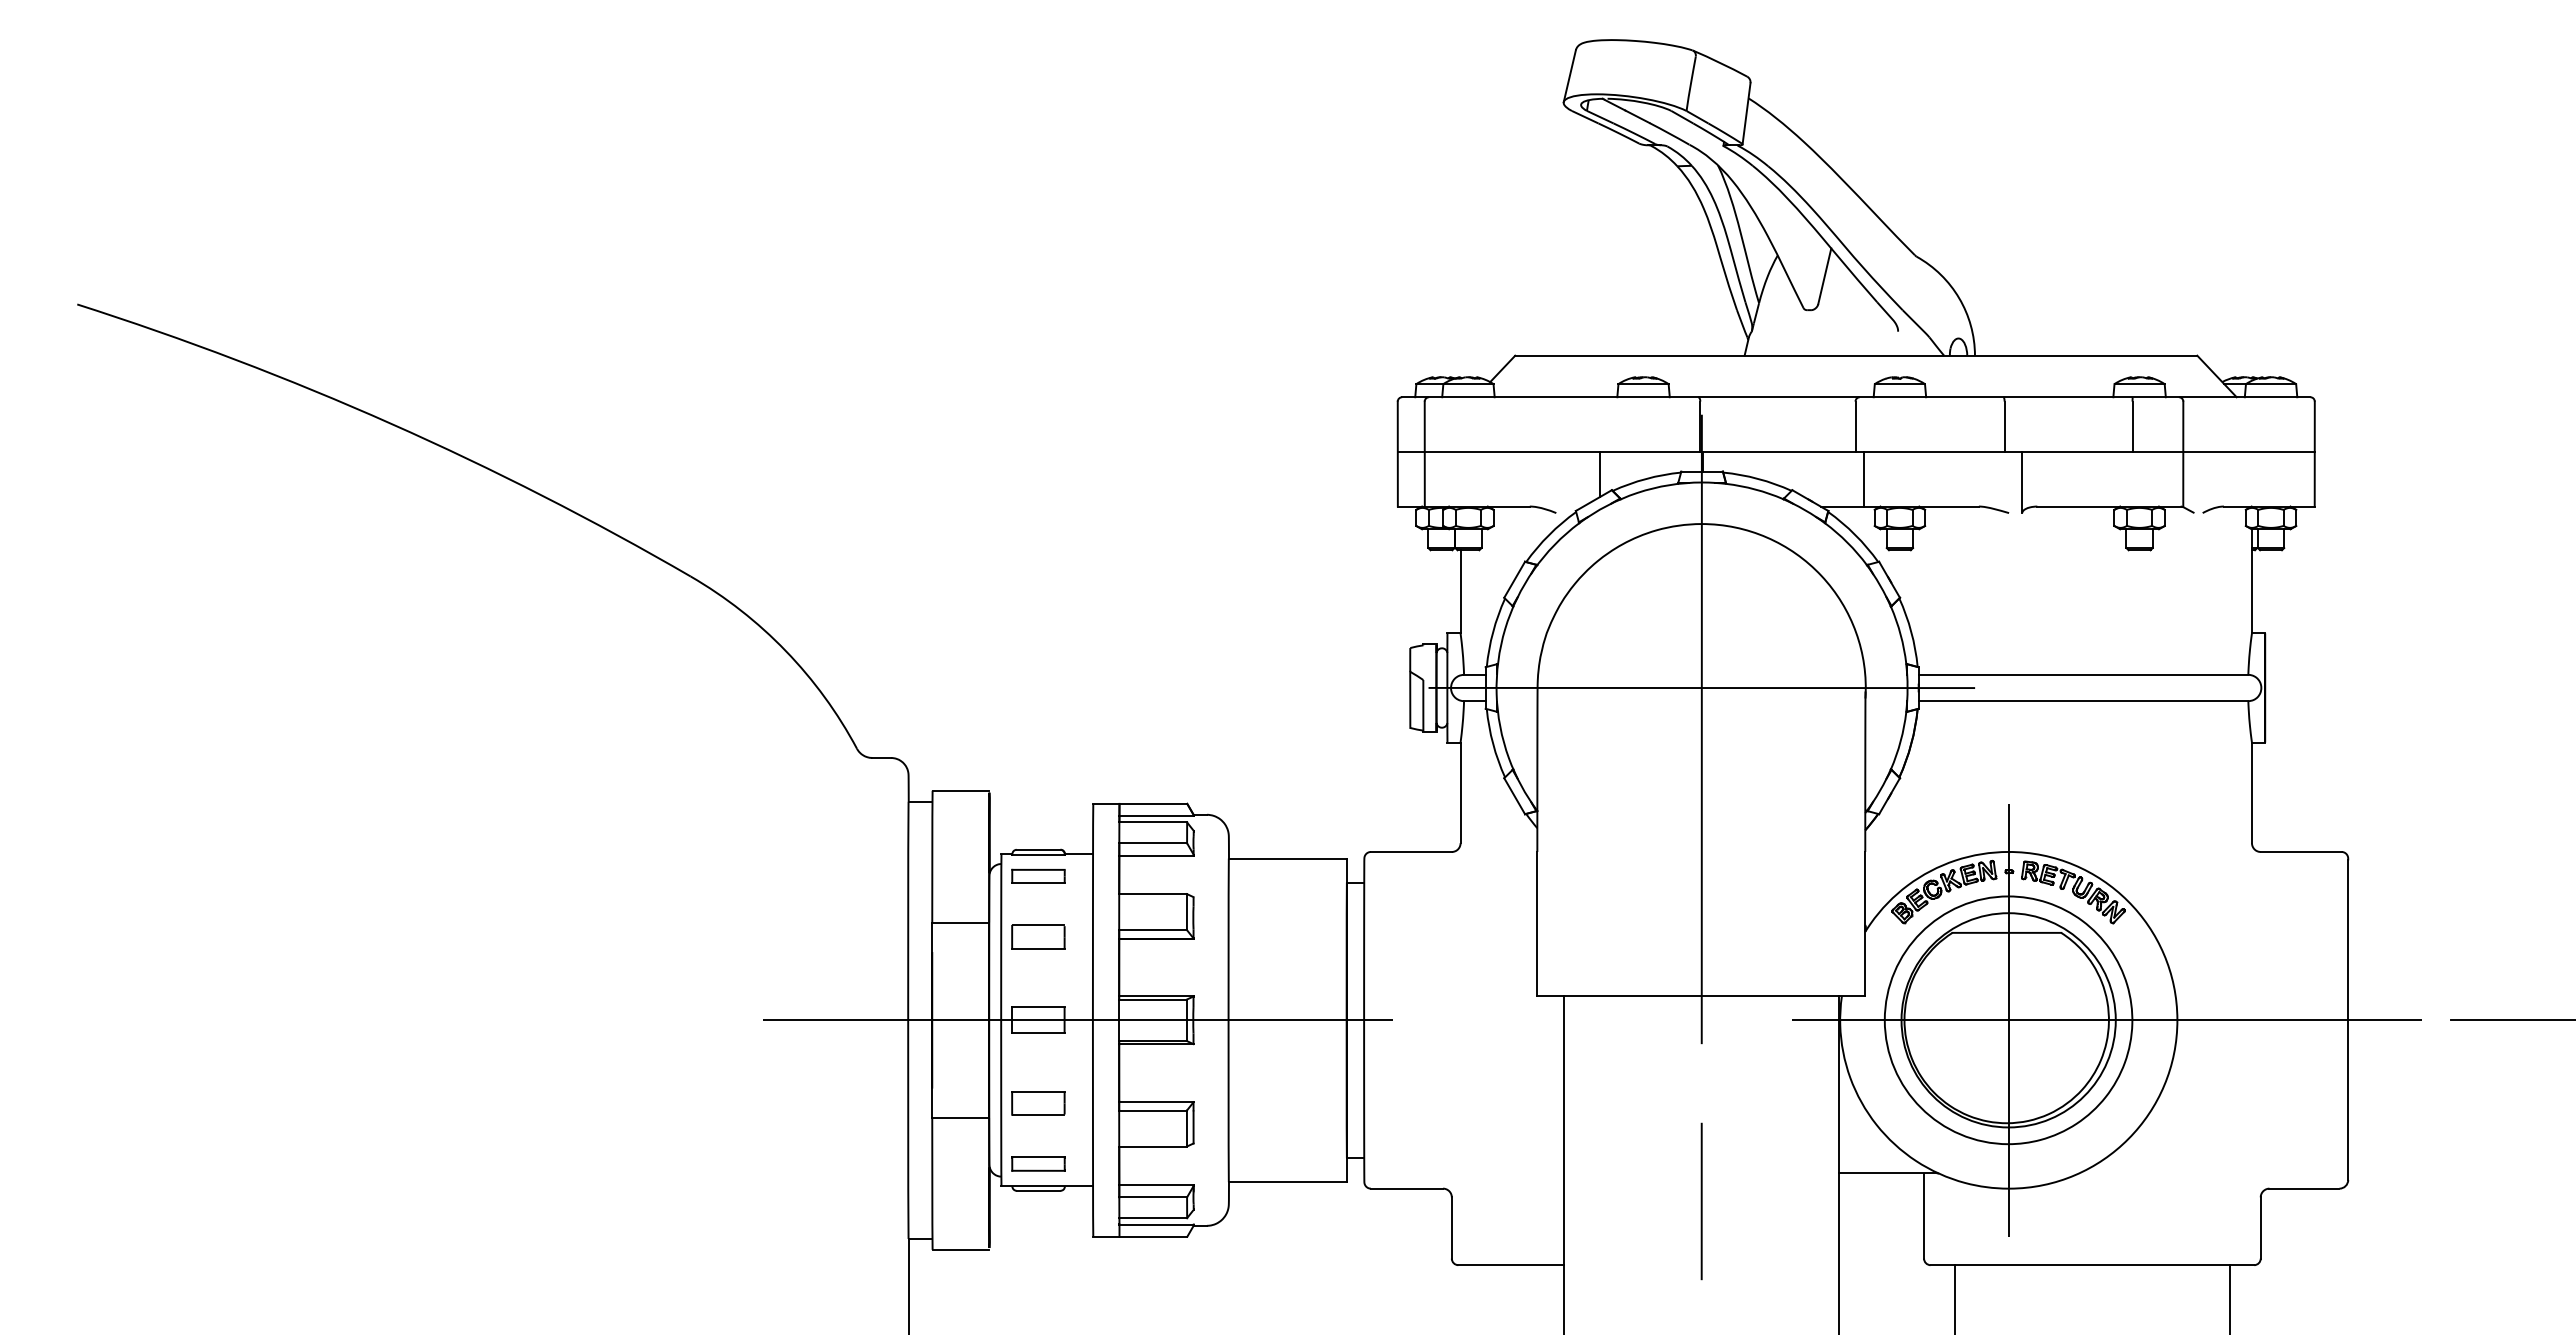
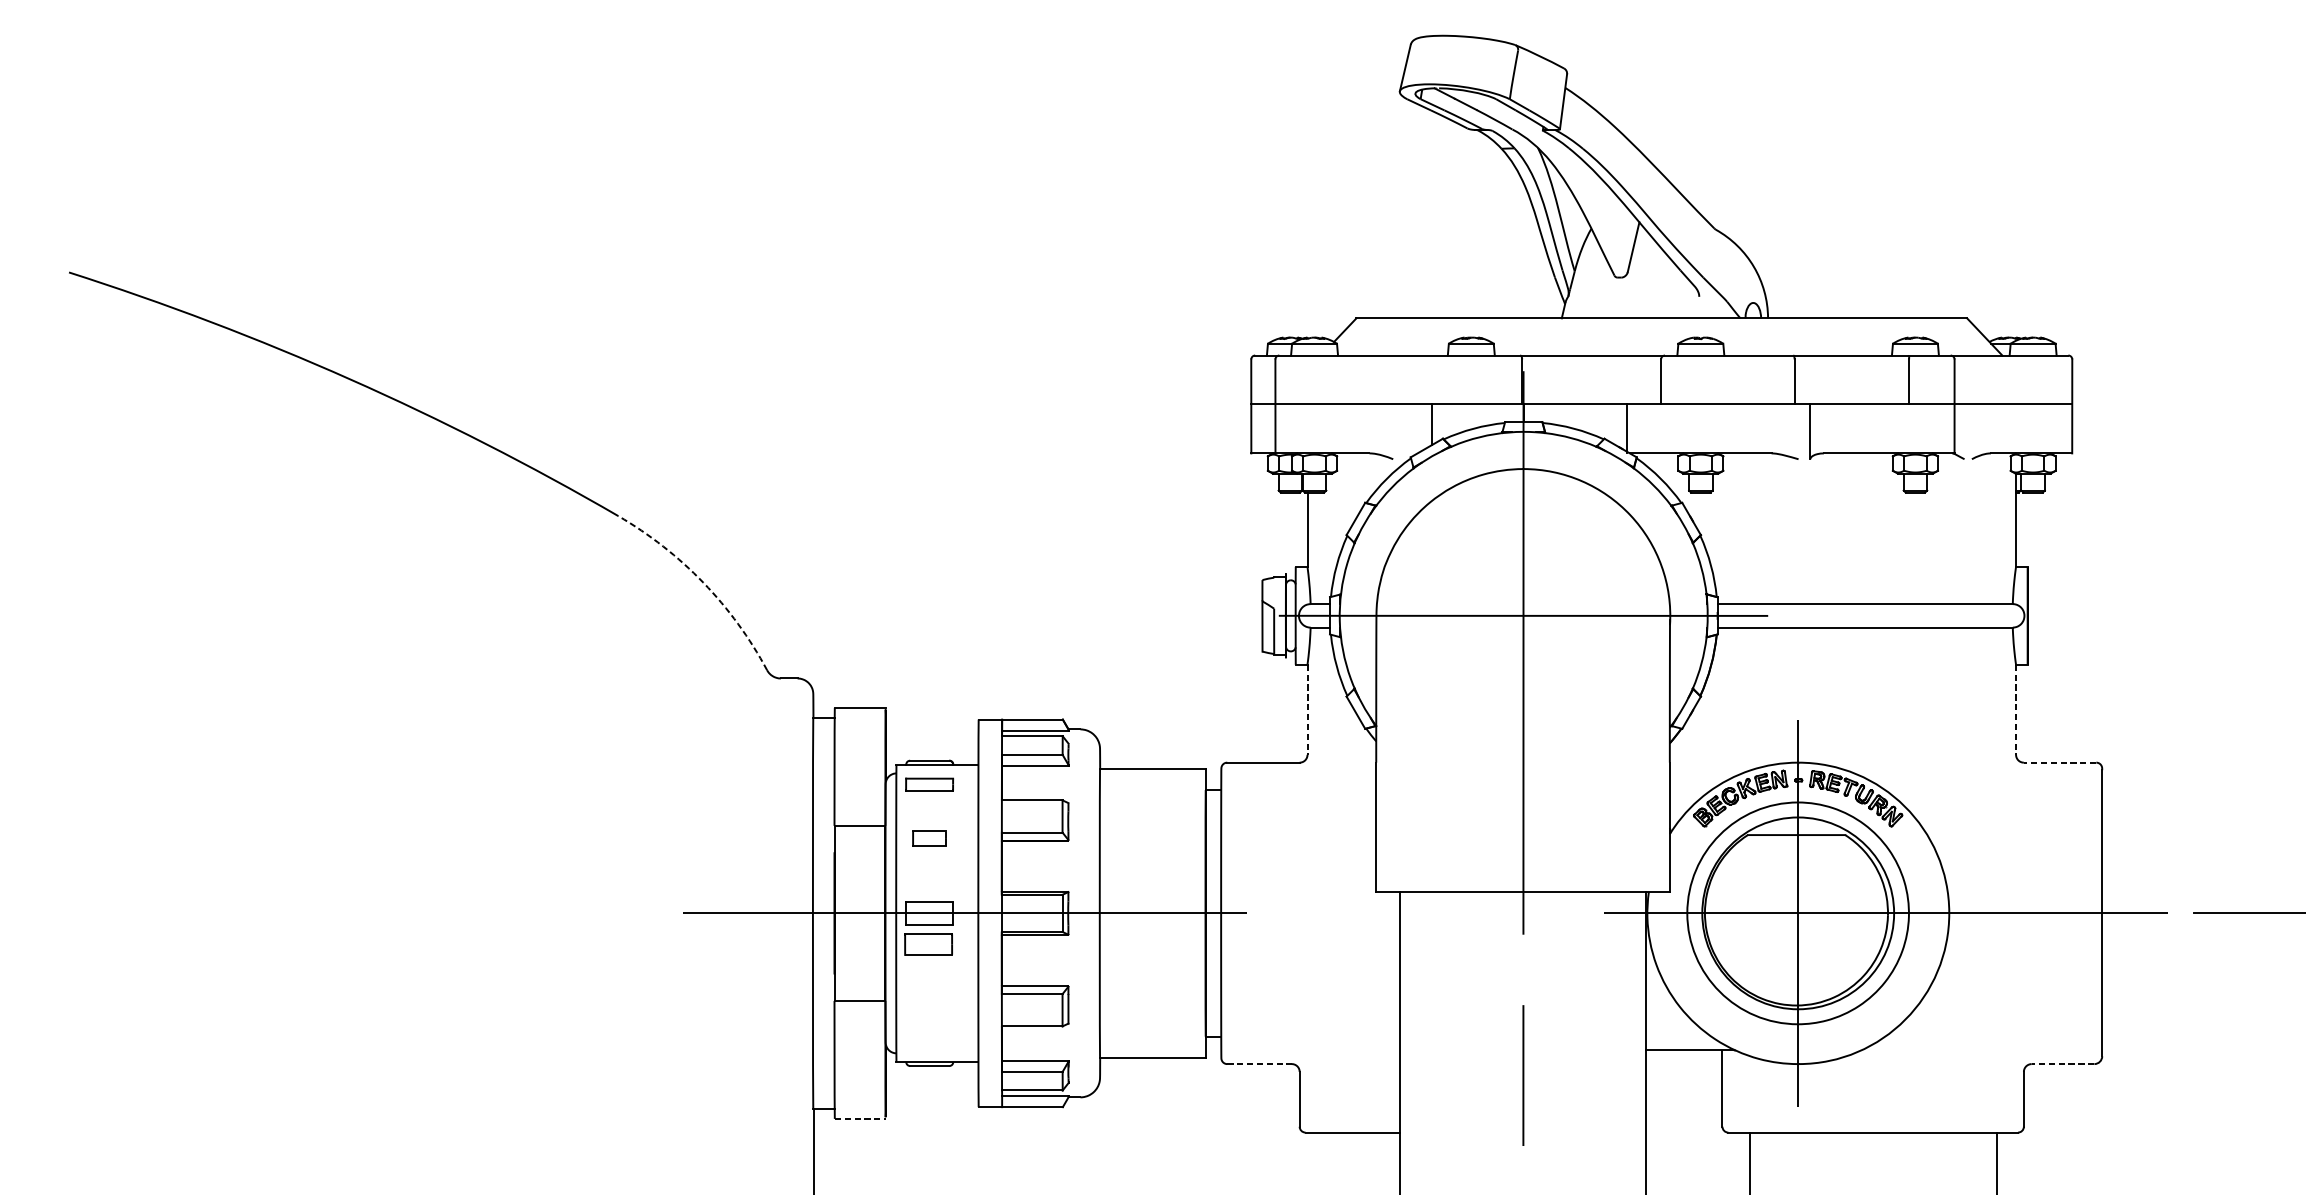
line: (1863, 478) -> (1627, 428), moved
arc: (785, 651) -> (703, 583), solid -> dashed
line: (1460, 793) -> (1307, 710), solid -> dashed
line: (2251, 793) -> (2015, 710), solid -> dashed
line: (2300, 851) -> (2059, 762), solid -> dashed
part: (1038, 936) -> (929, 838), size x0.7
part: (1038, 1103) -> (928, 944), moved
part: (1038, 1163) -> (929, 1041), removed
line: (1407, 1188) -> (1259, 1063), solid -> dashed
line: (2304, 1188) -> (2063, 1063), solid -> dashed
line: (961, 1249) -> (860, 1118), solid -> dashed

